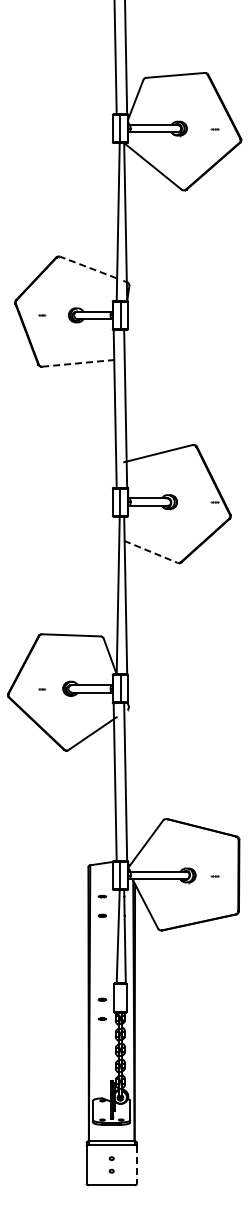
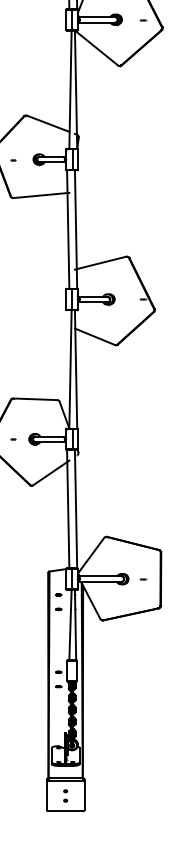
line: (88, 267) -> (48, 123), dashed -> solid
line: (79, 363) -> (41, 195), dashed -> solid
line: (150, 551) -> (94, 336), dashed -> solid
line: (136, 1164) -> (84, 795), dashed -> solid

